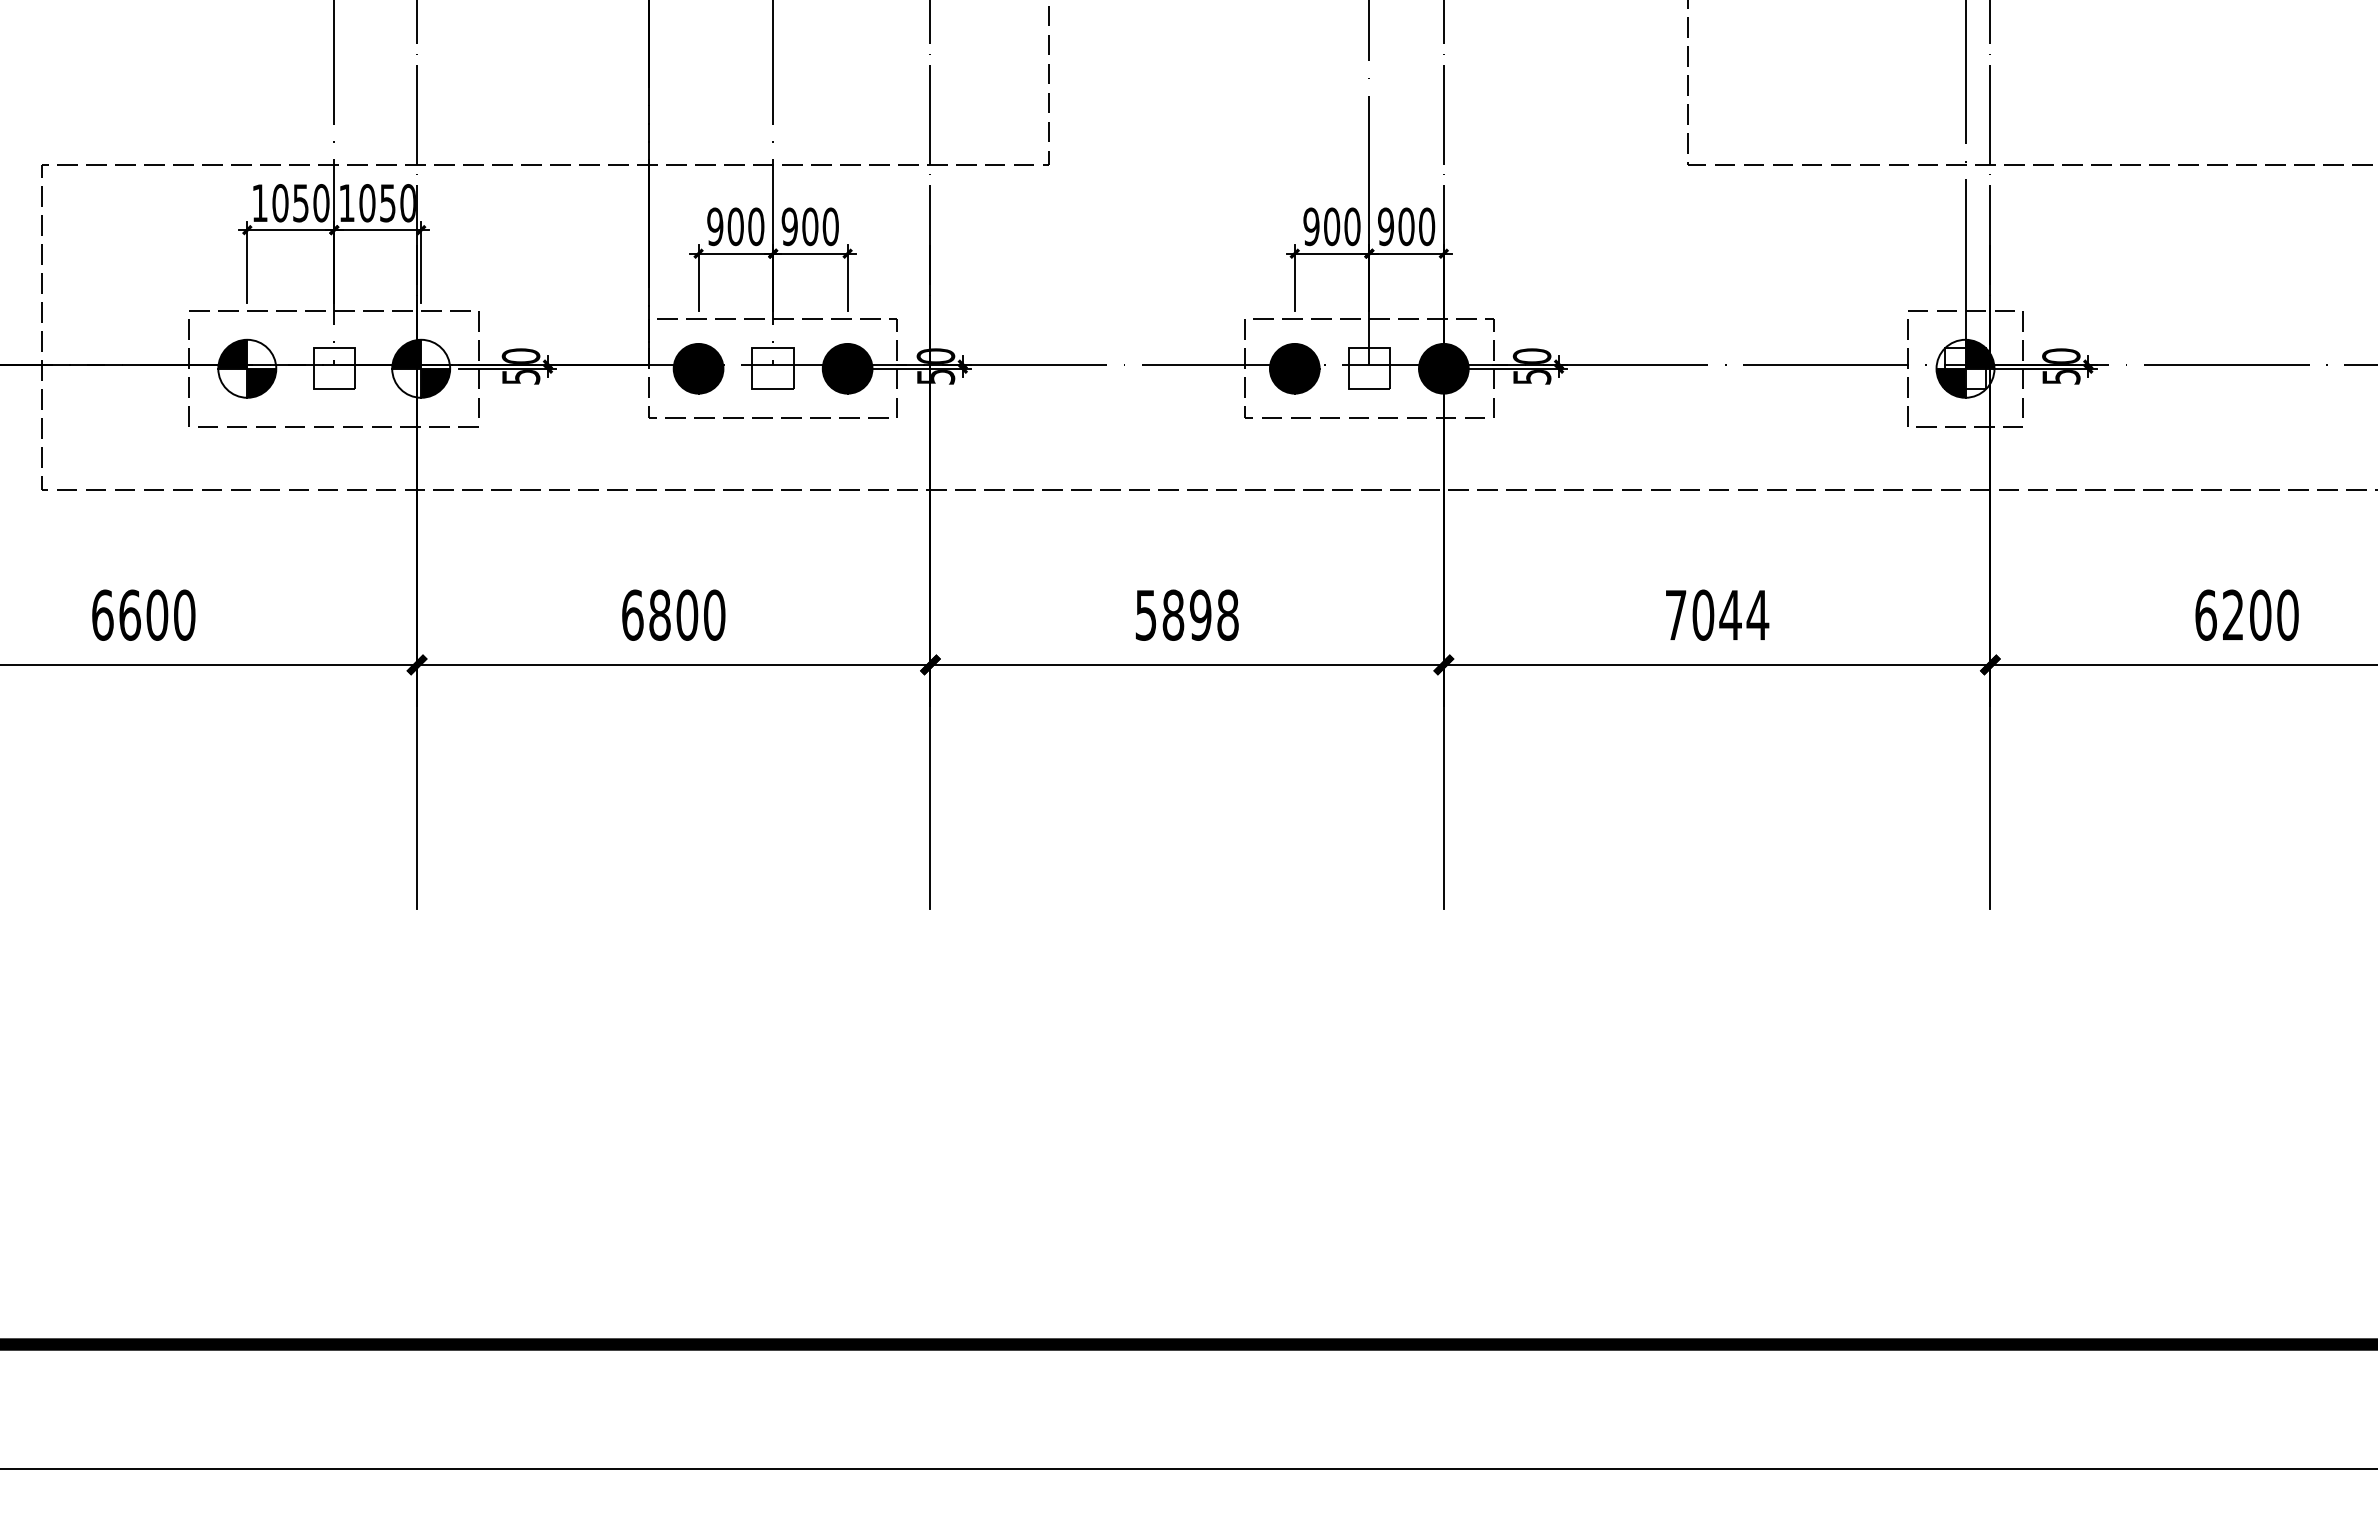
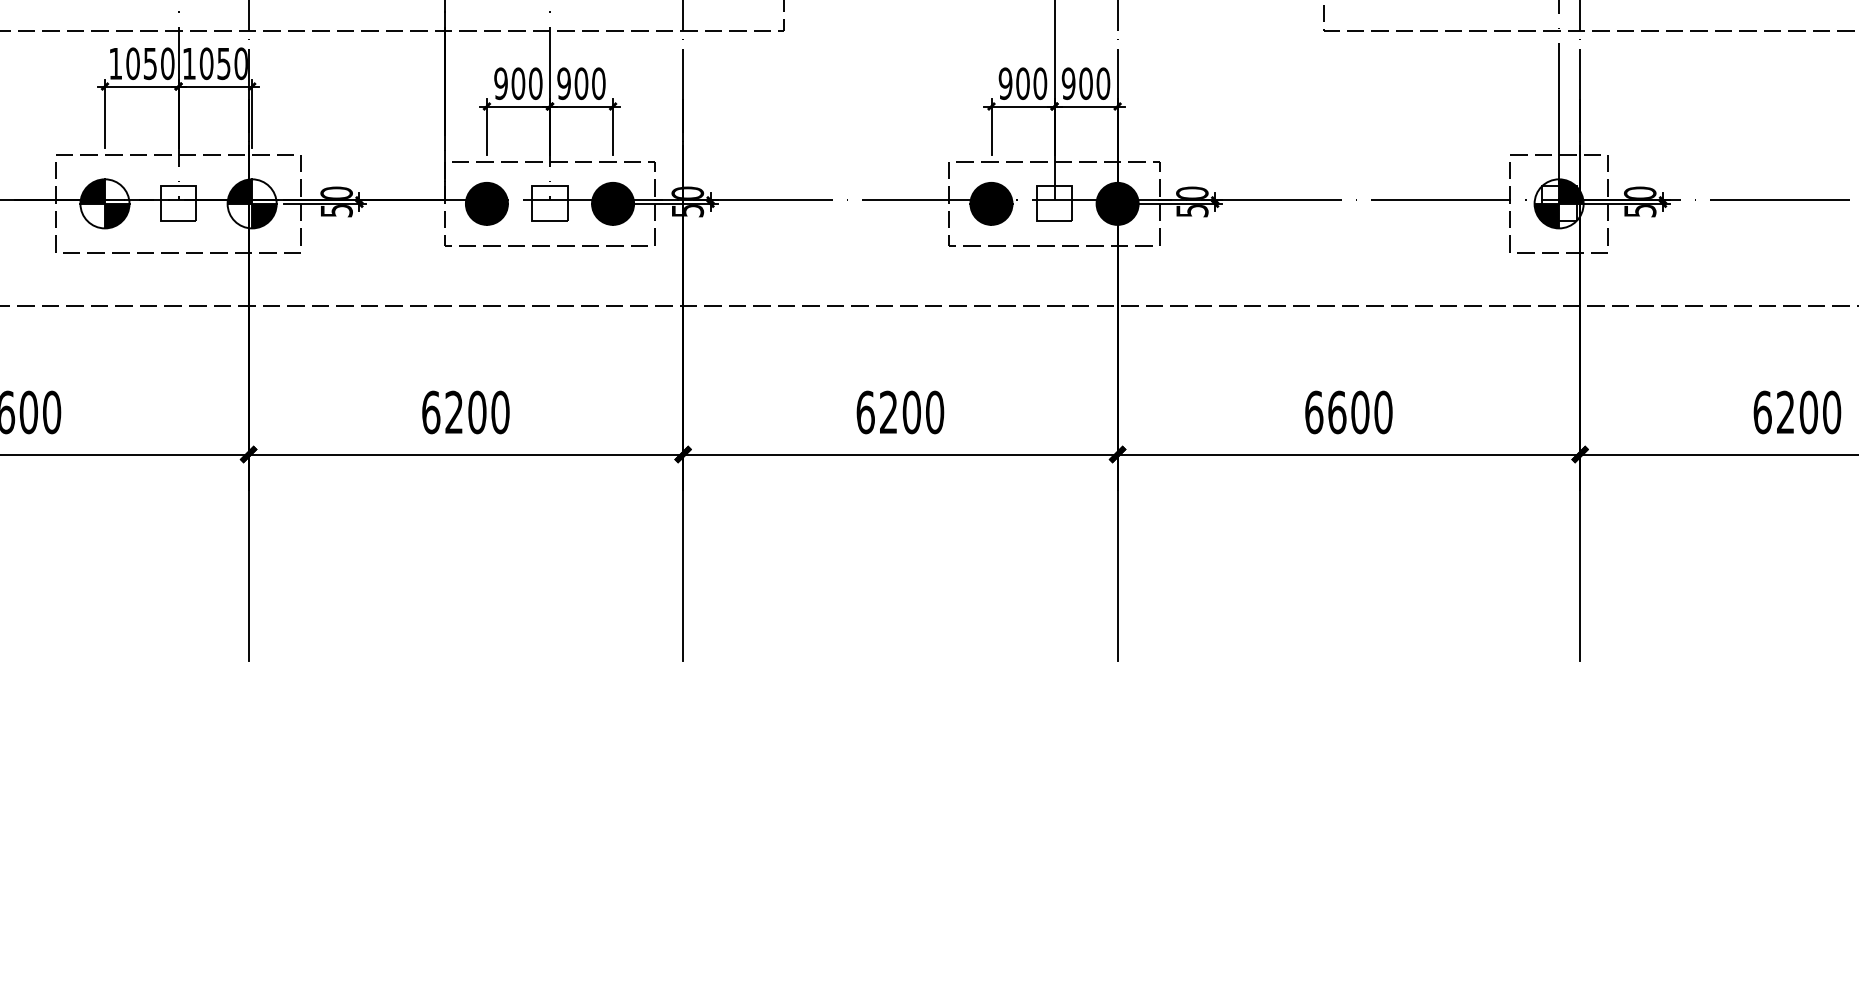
text: (659, 614) -> (453, 411), 6800 -> 6200
text: (1186, 614) -> (899, 411), 5898 -> 6200
text: (1717, 614) -> (1349, 411), 7044 -> 6600

